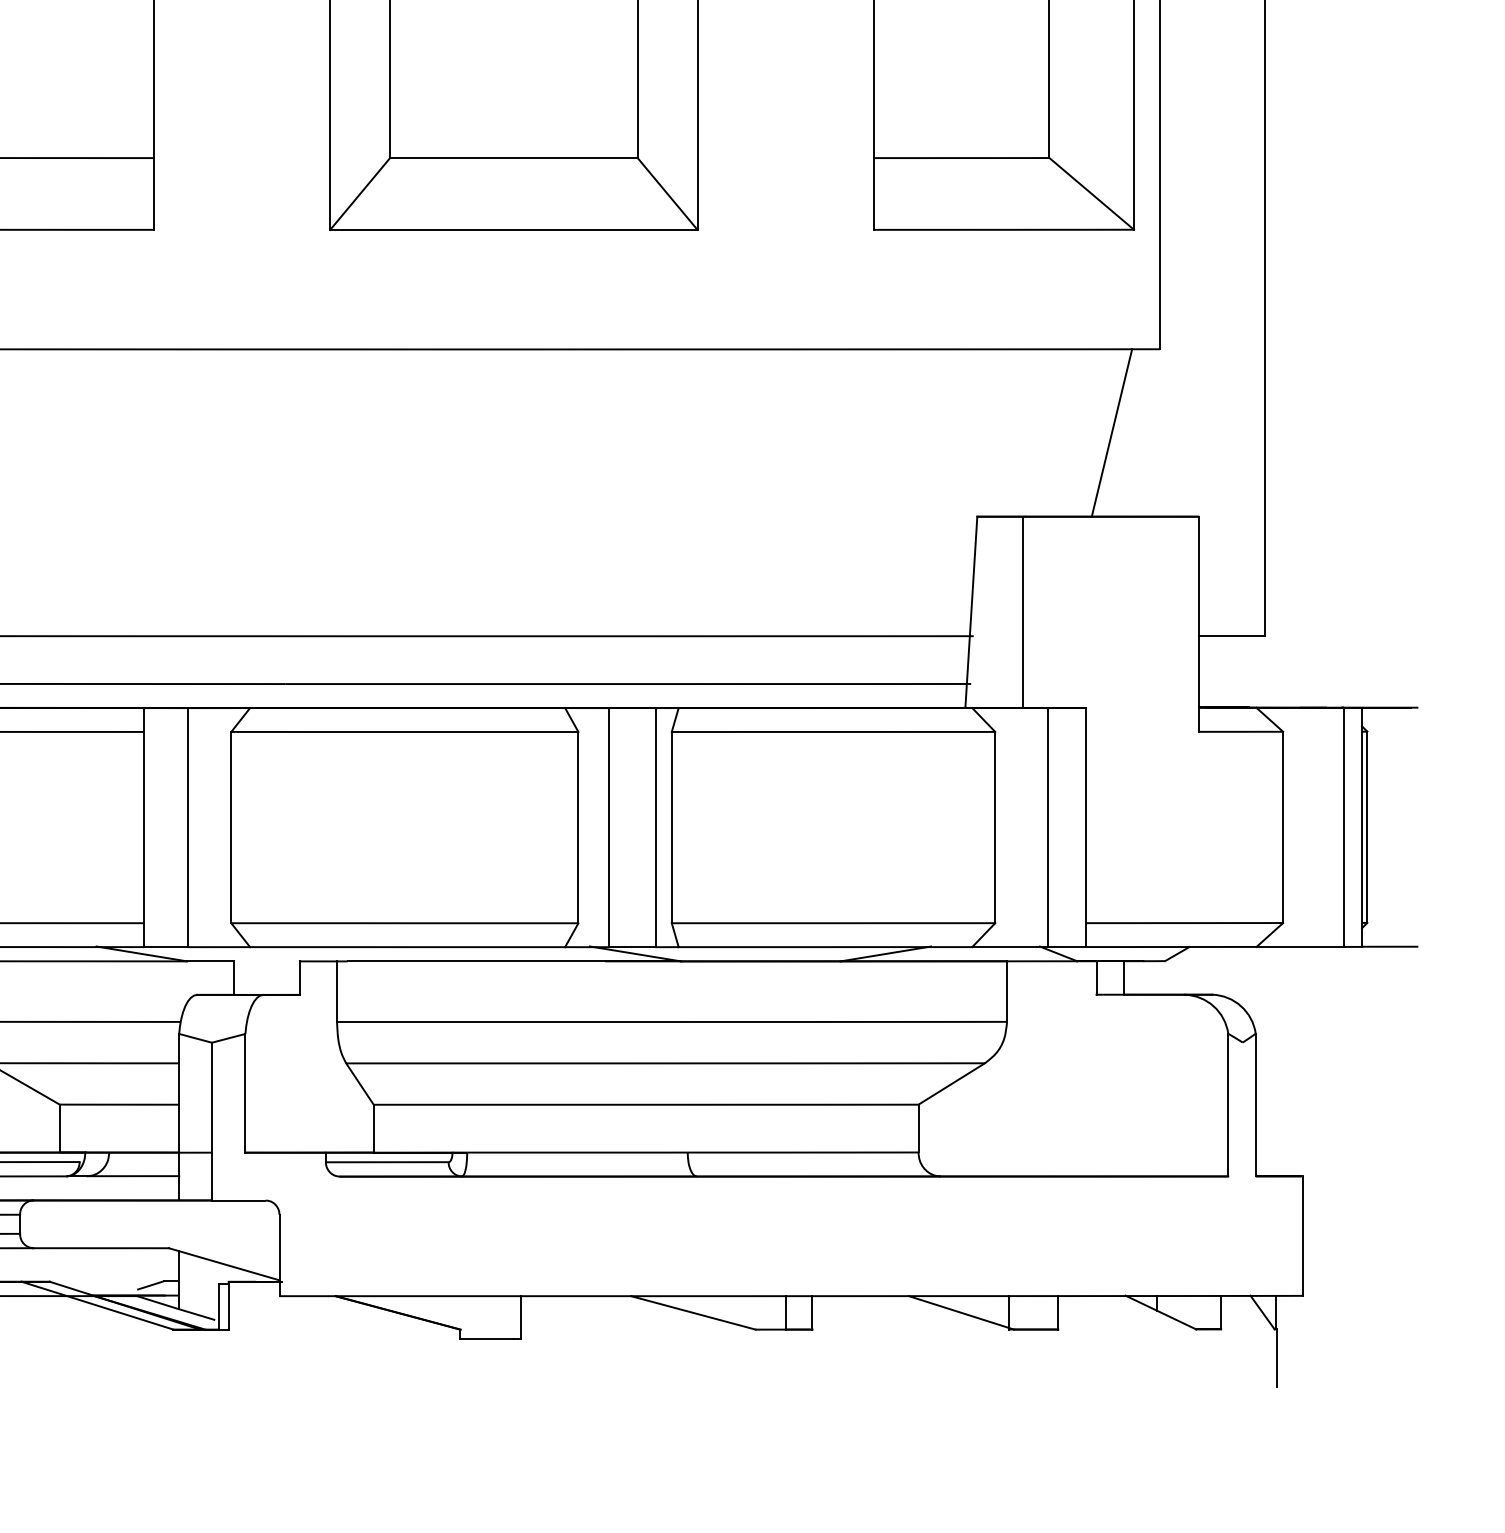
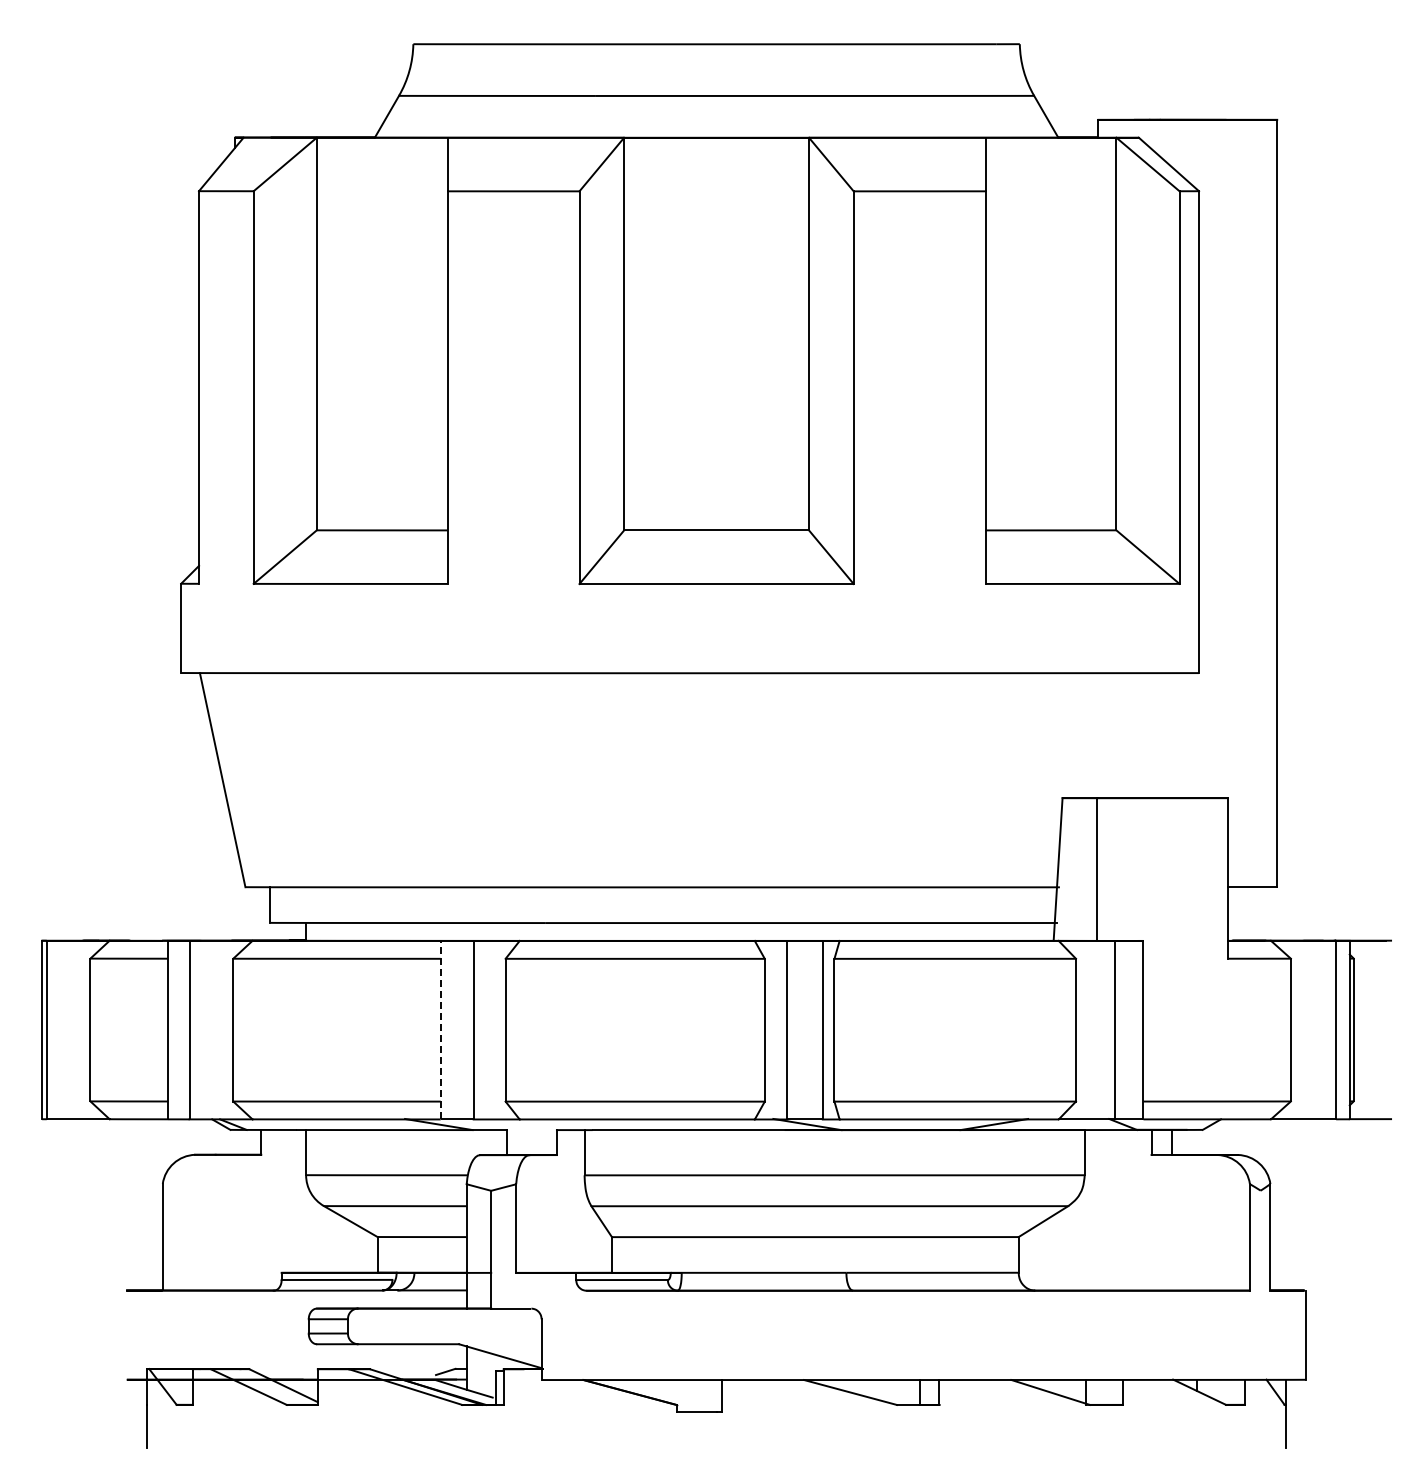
line: (1112, 432) -> (1163, 735), removed
line: (144, 826) -> (440, 1029), solid -> dashed

